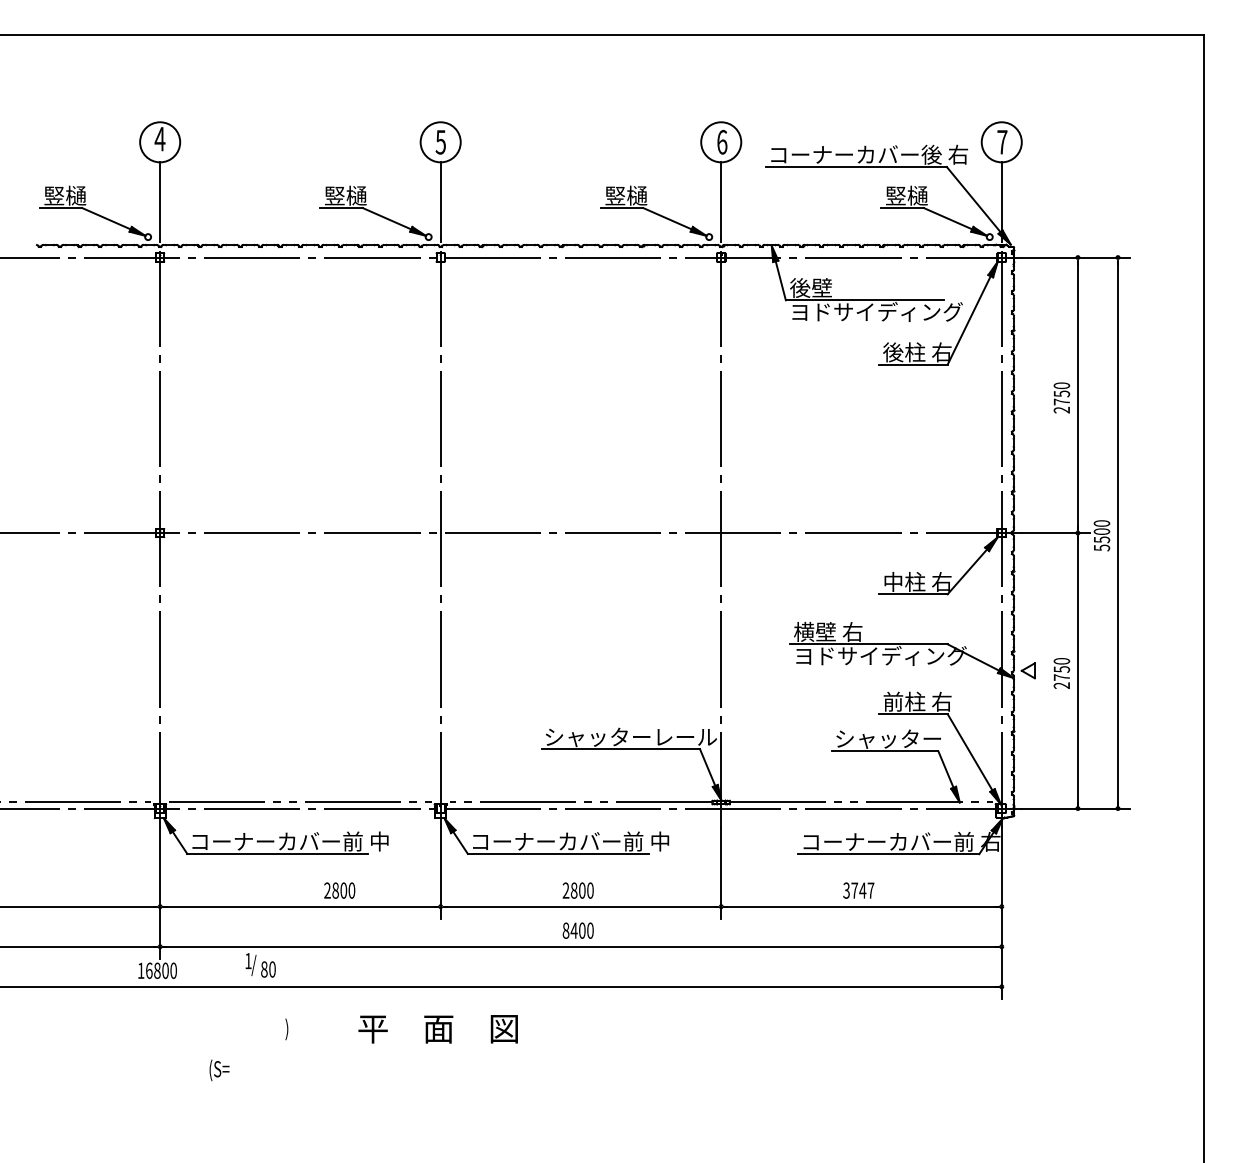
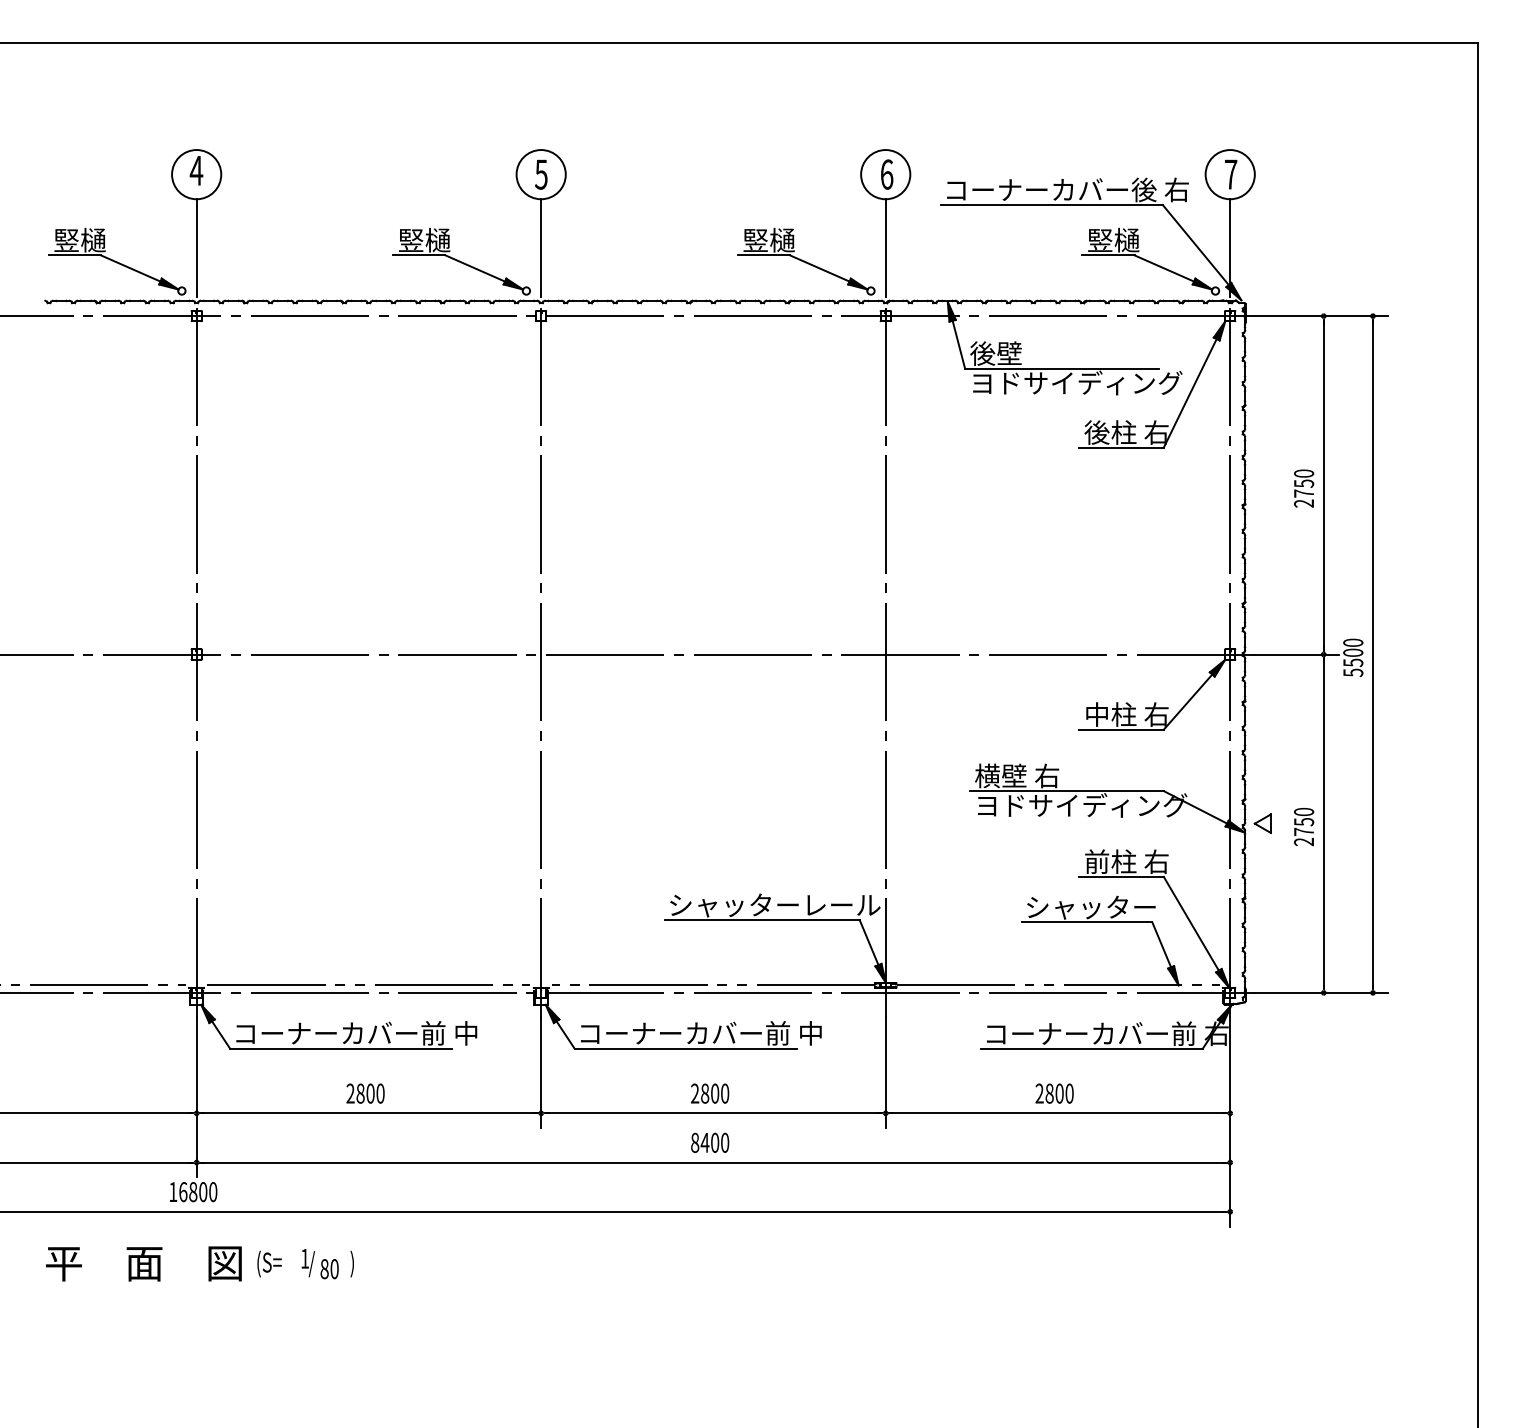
text: (339, 890) -> (365, 1093), moved
text: (858, 890) -> (1054, 1093), 3747 -> 2800
text: (260, 965) -> (319, 1264), moved
text: (437, 1029) -> (143, 1264), moved
text: (219, 1070) -> (269, 1264), moved

